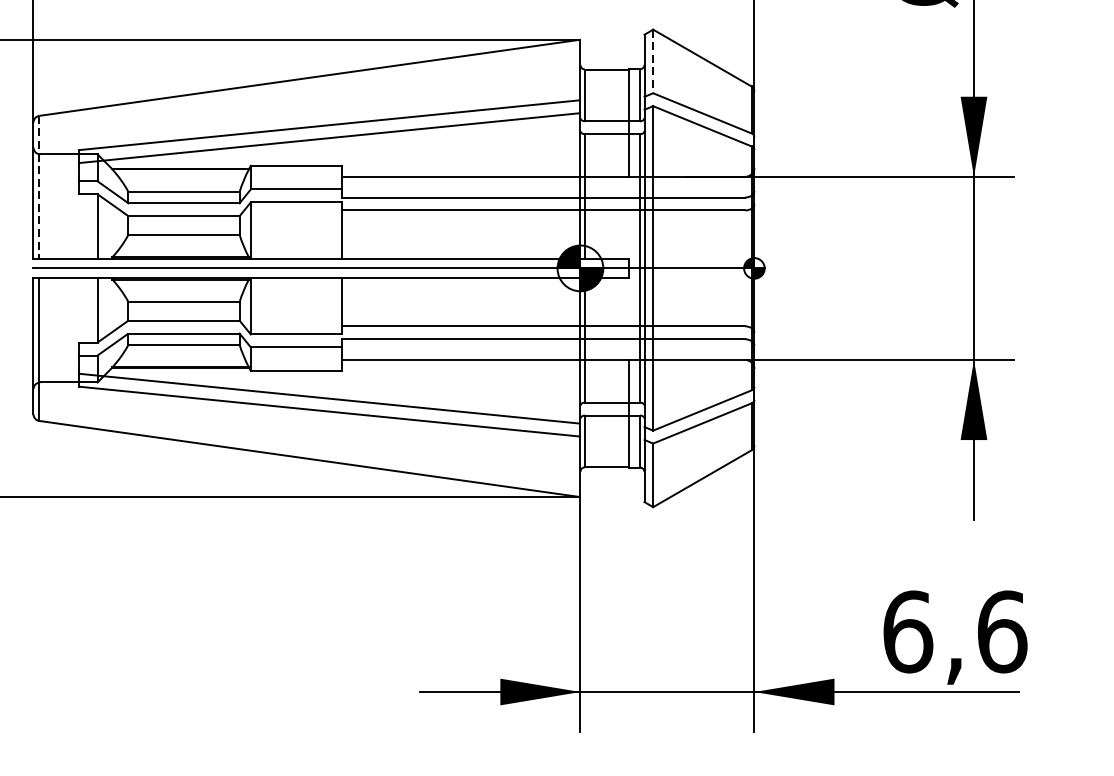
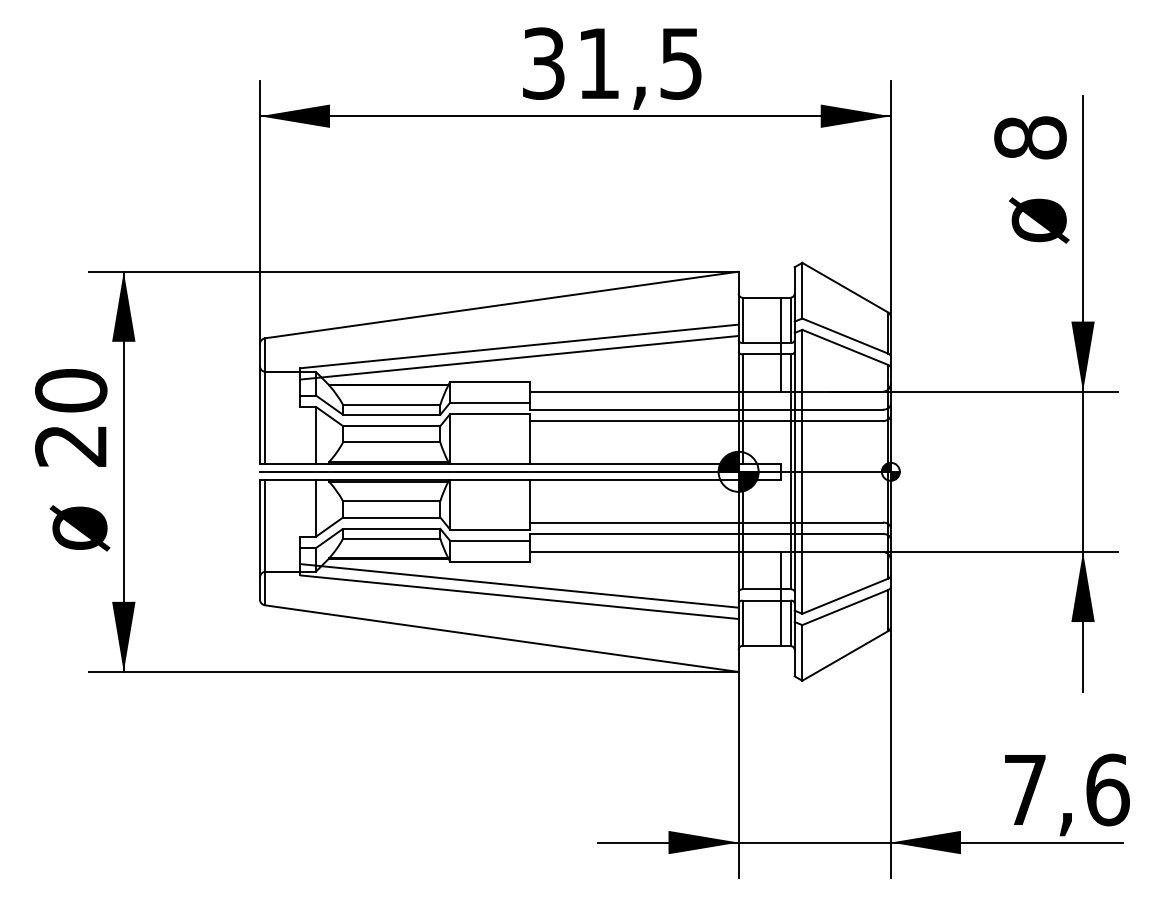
line: (653, 61) -> (802, 290), dashed -> solid
line: (39, 188) -> (265, 401), dashed -> solid
text: (908, 631) -> (1025, 789), 6,6 -> 7,6

